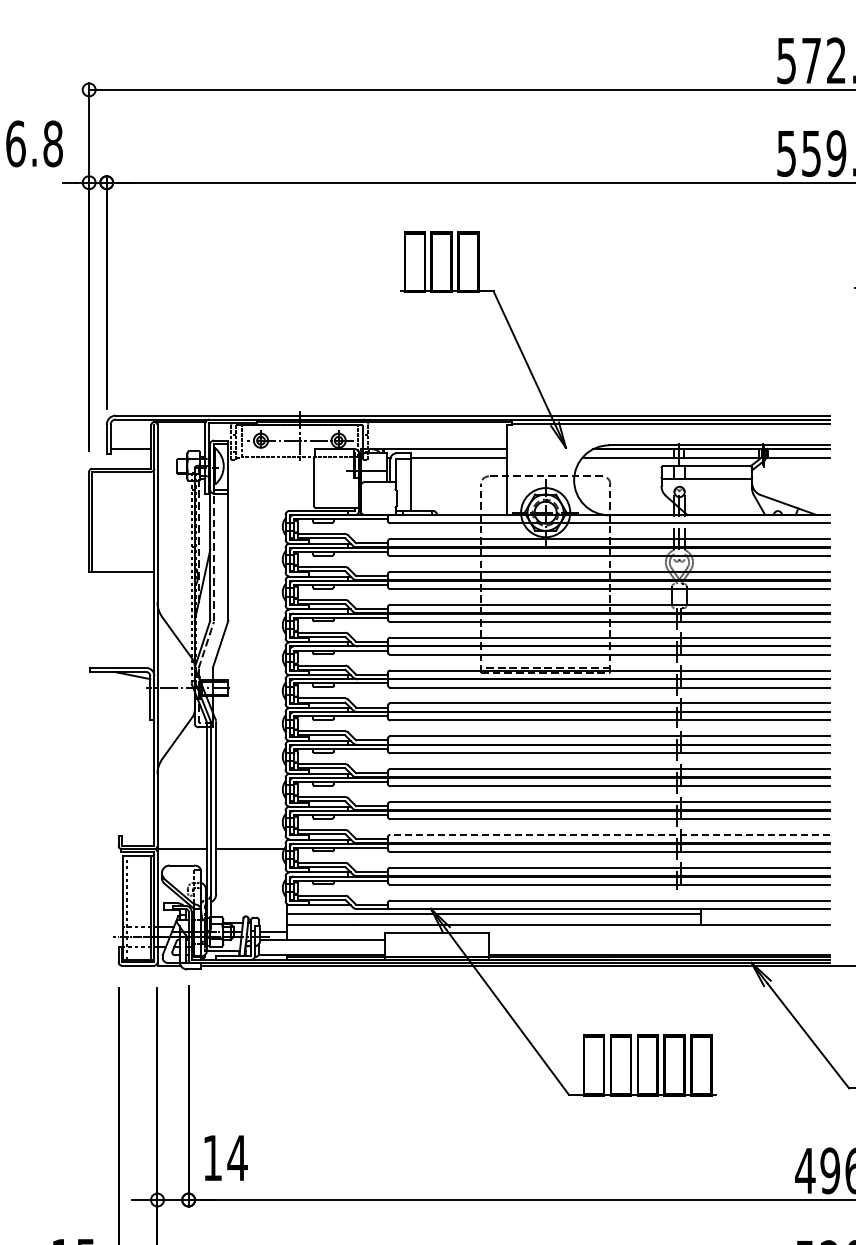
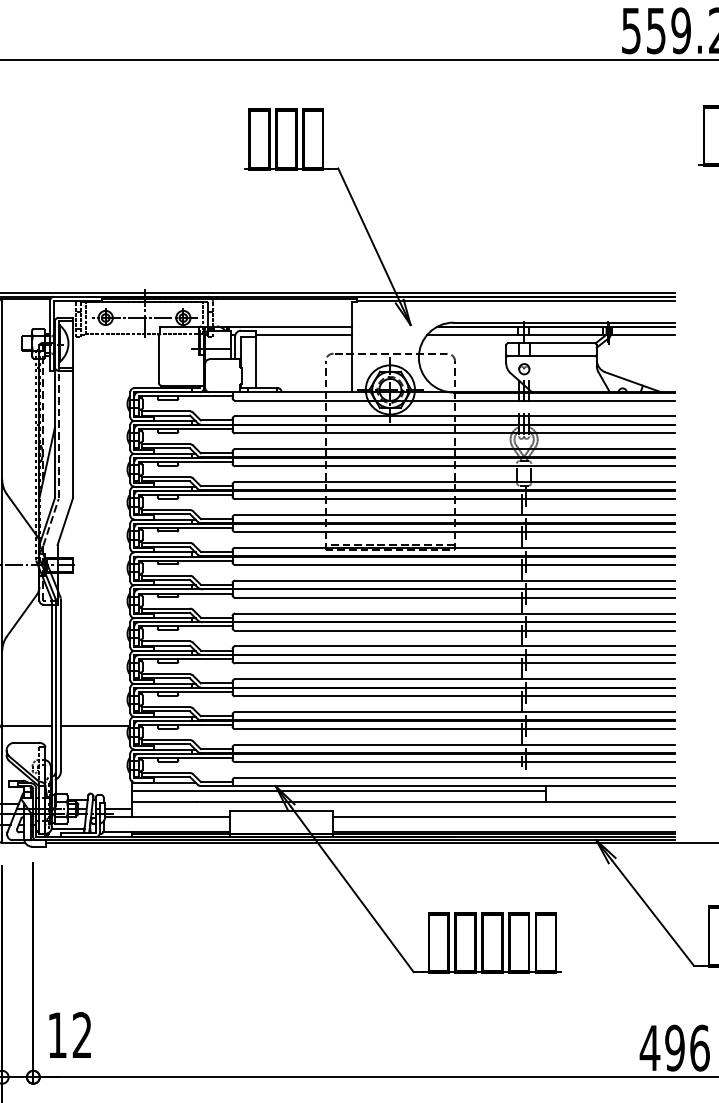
line: (610, 834) -> (455, 711), dashed -> solid
line: (659, 939) -> (504, 816), added
text: (237, 1157) -> (82, 1034), 14 -> 12

